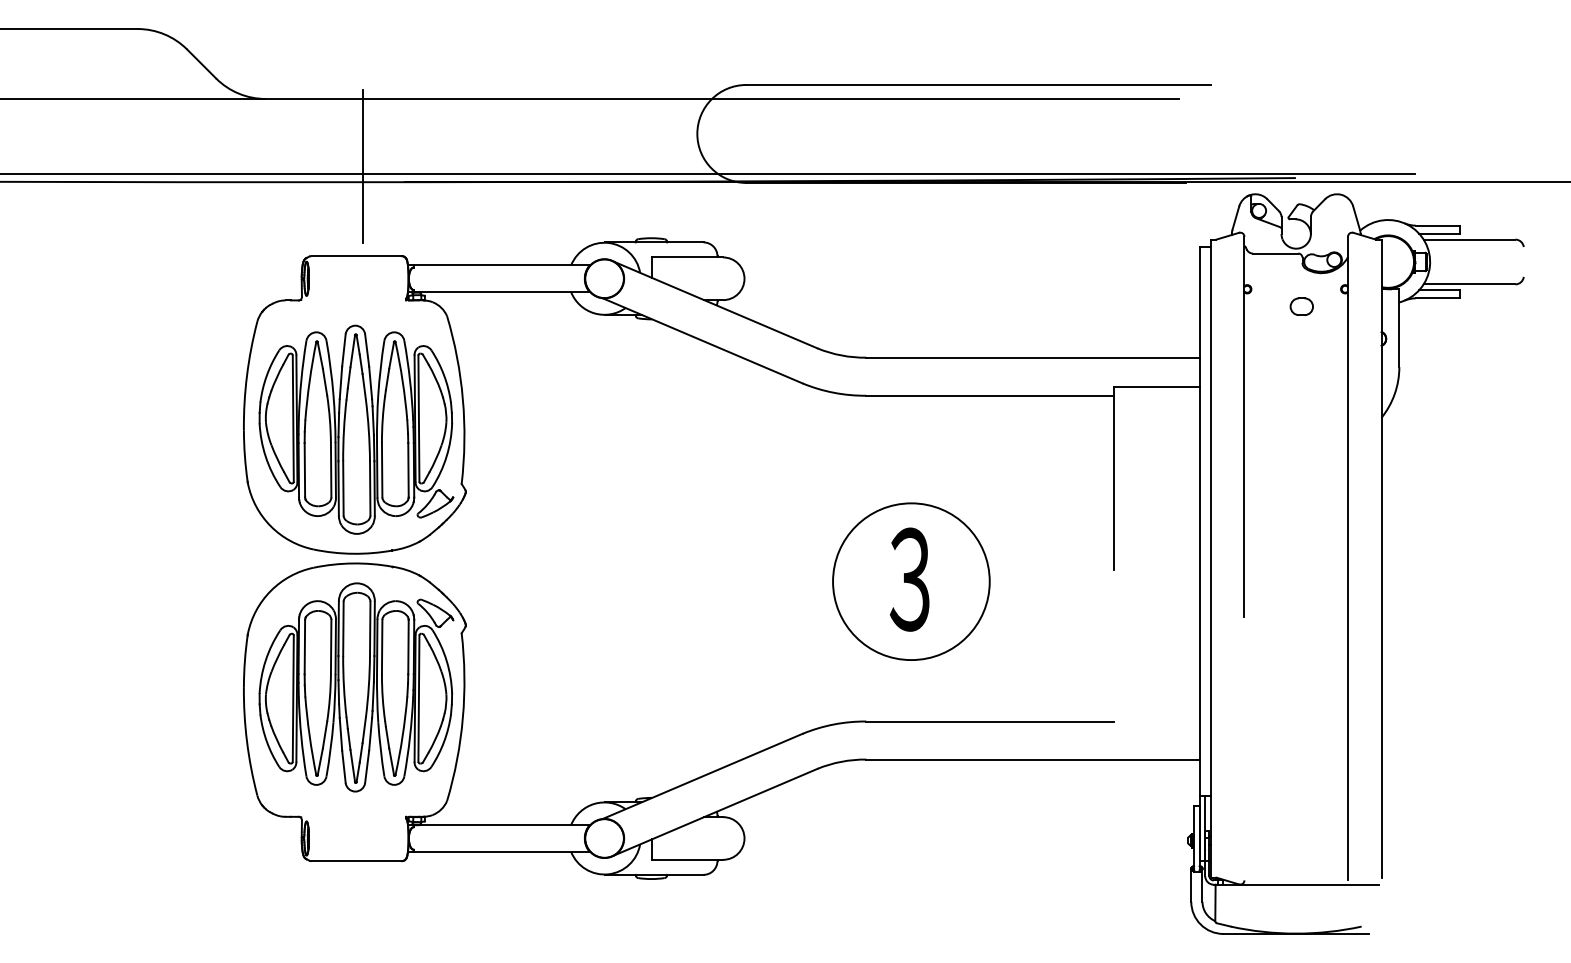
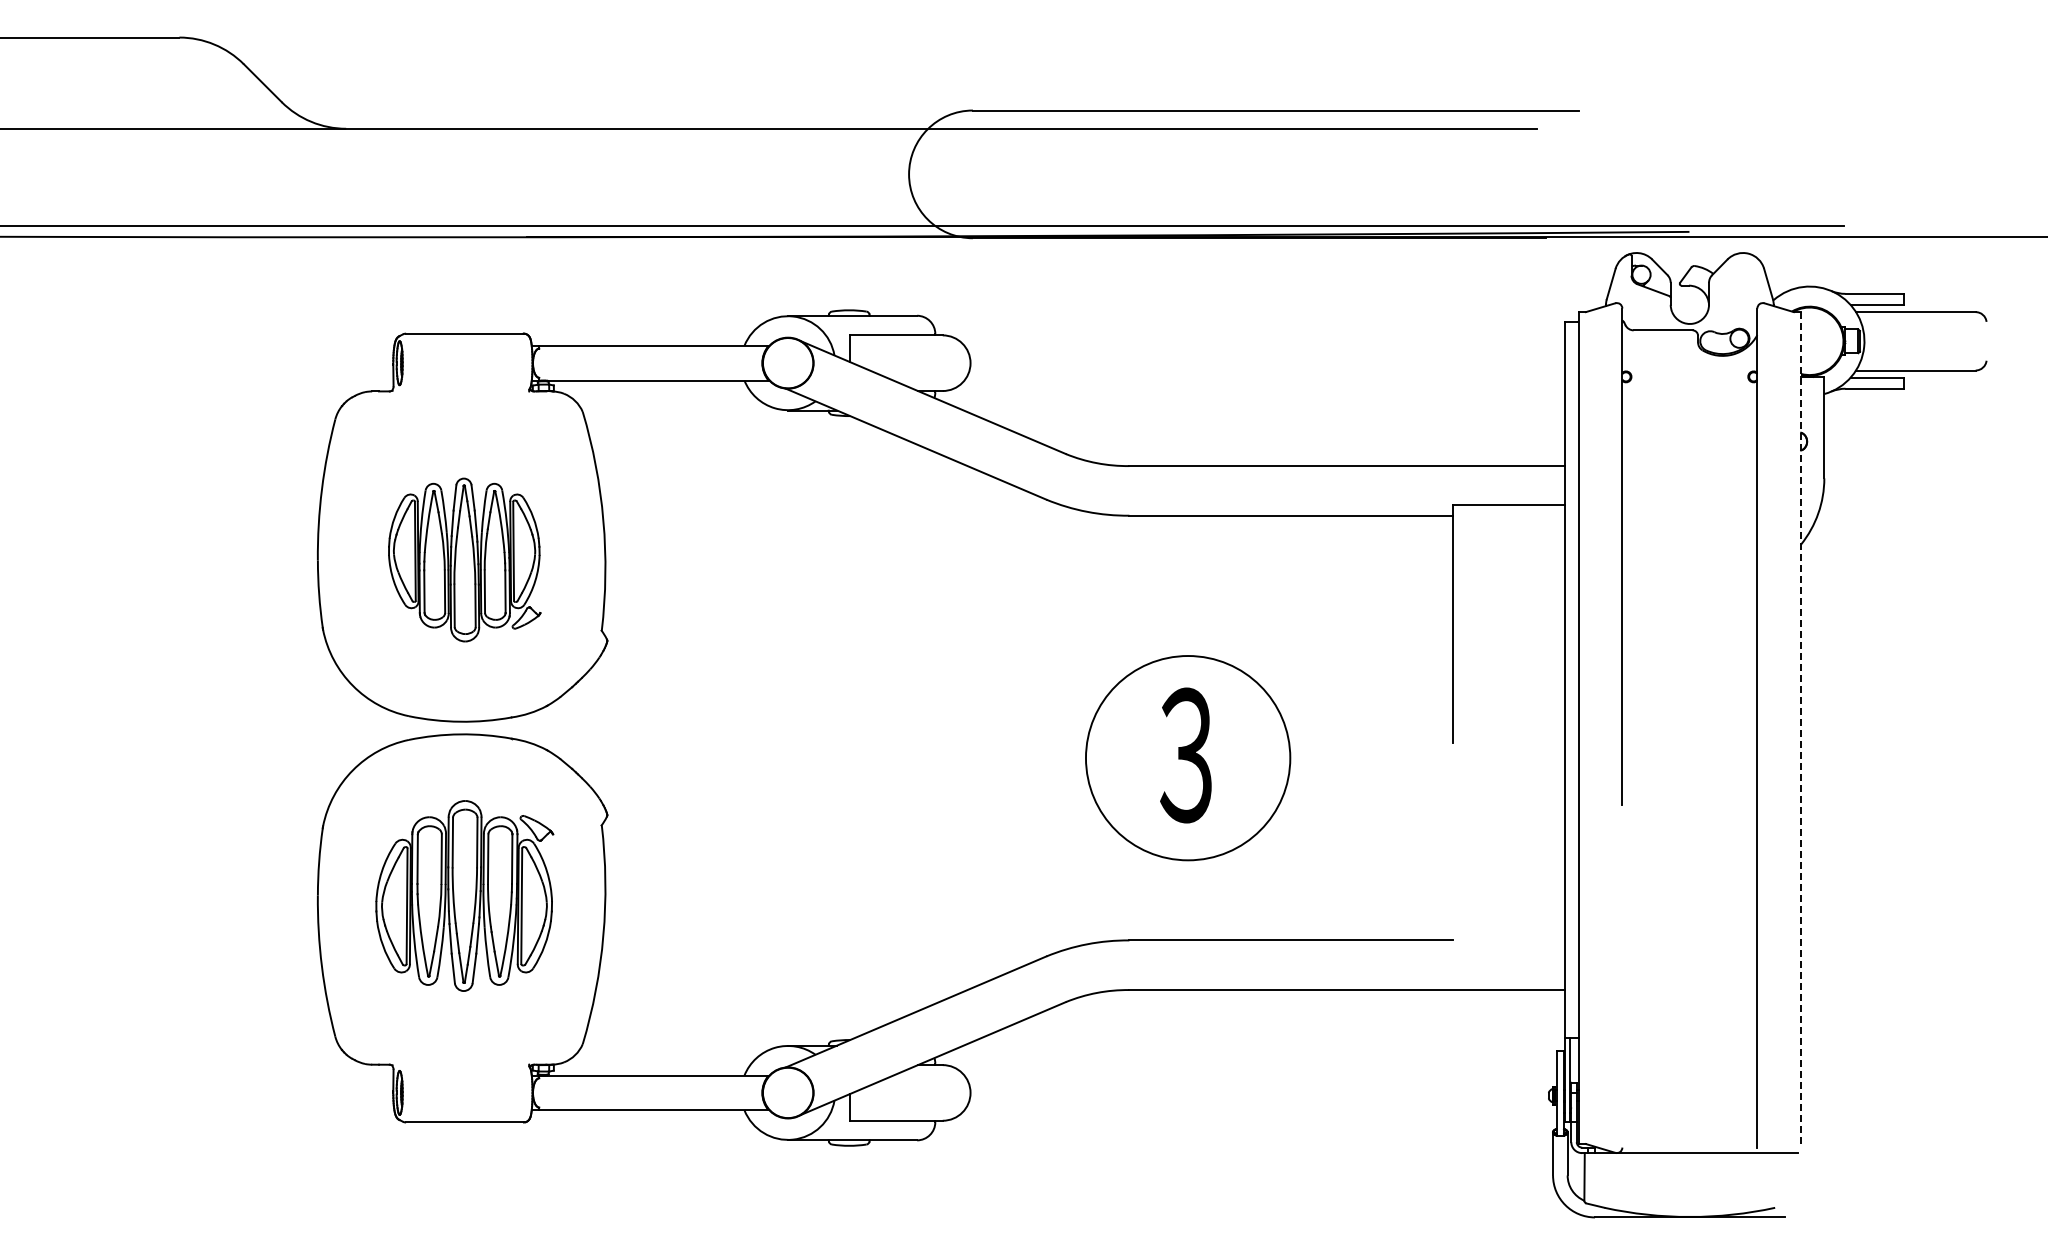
line: (362, 166) -> (472, 216), removed
part: (1301, 306) -> (1696, 399), removed
part: (356, 429) -> (464, 559), size x0.6
line: (1381, 558) -> (1801, 728), solid -> dashed
part: (356, 687) -> (464, 895), size x0.7

